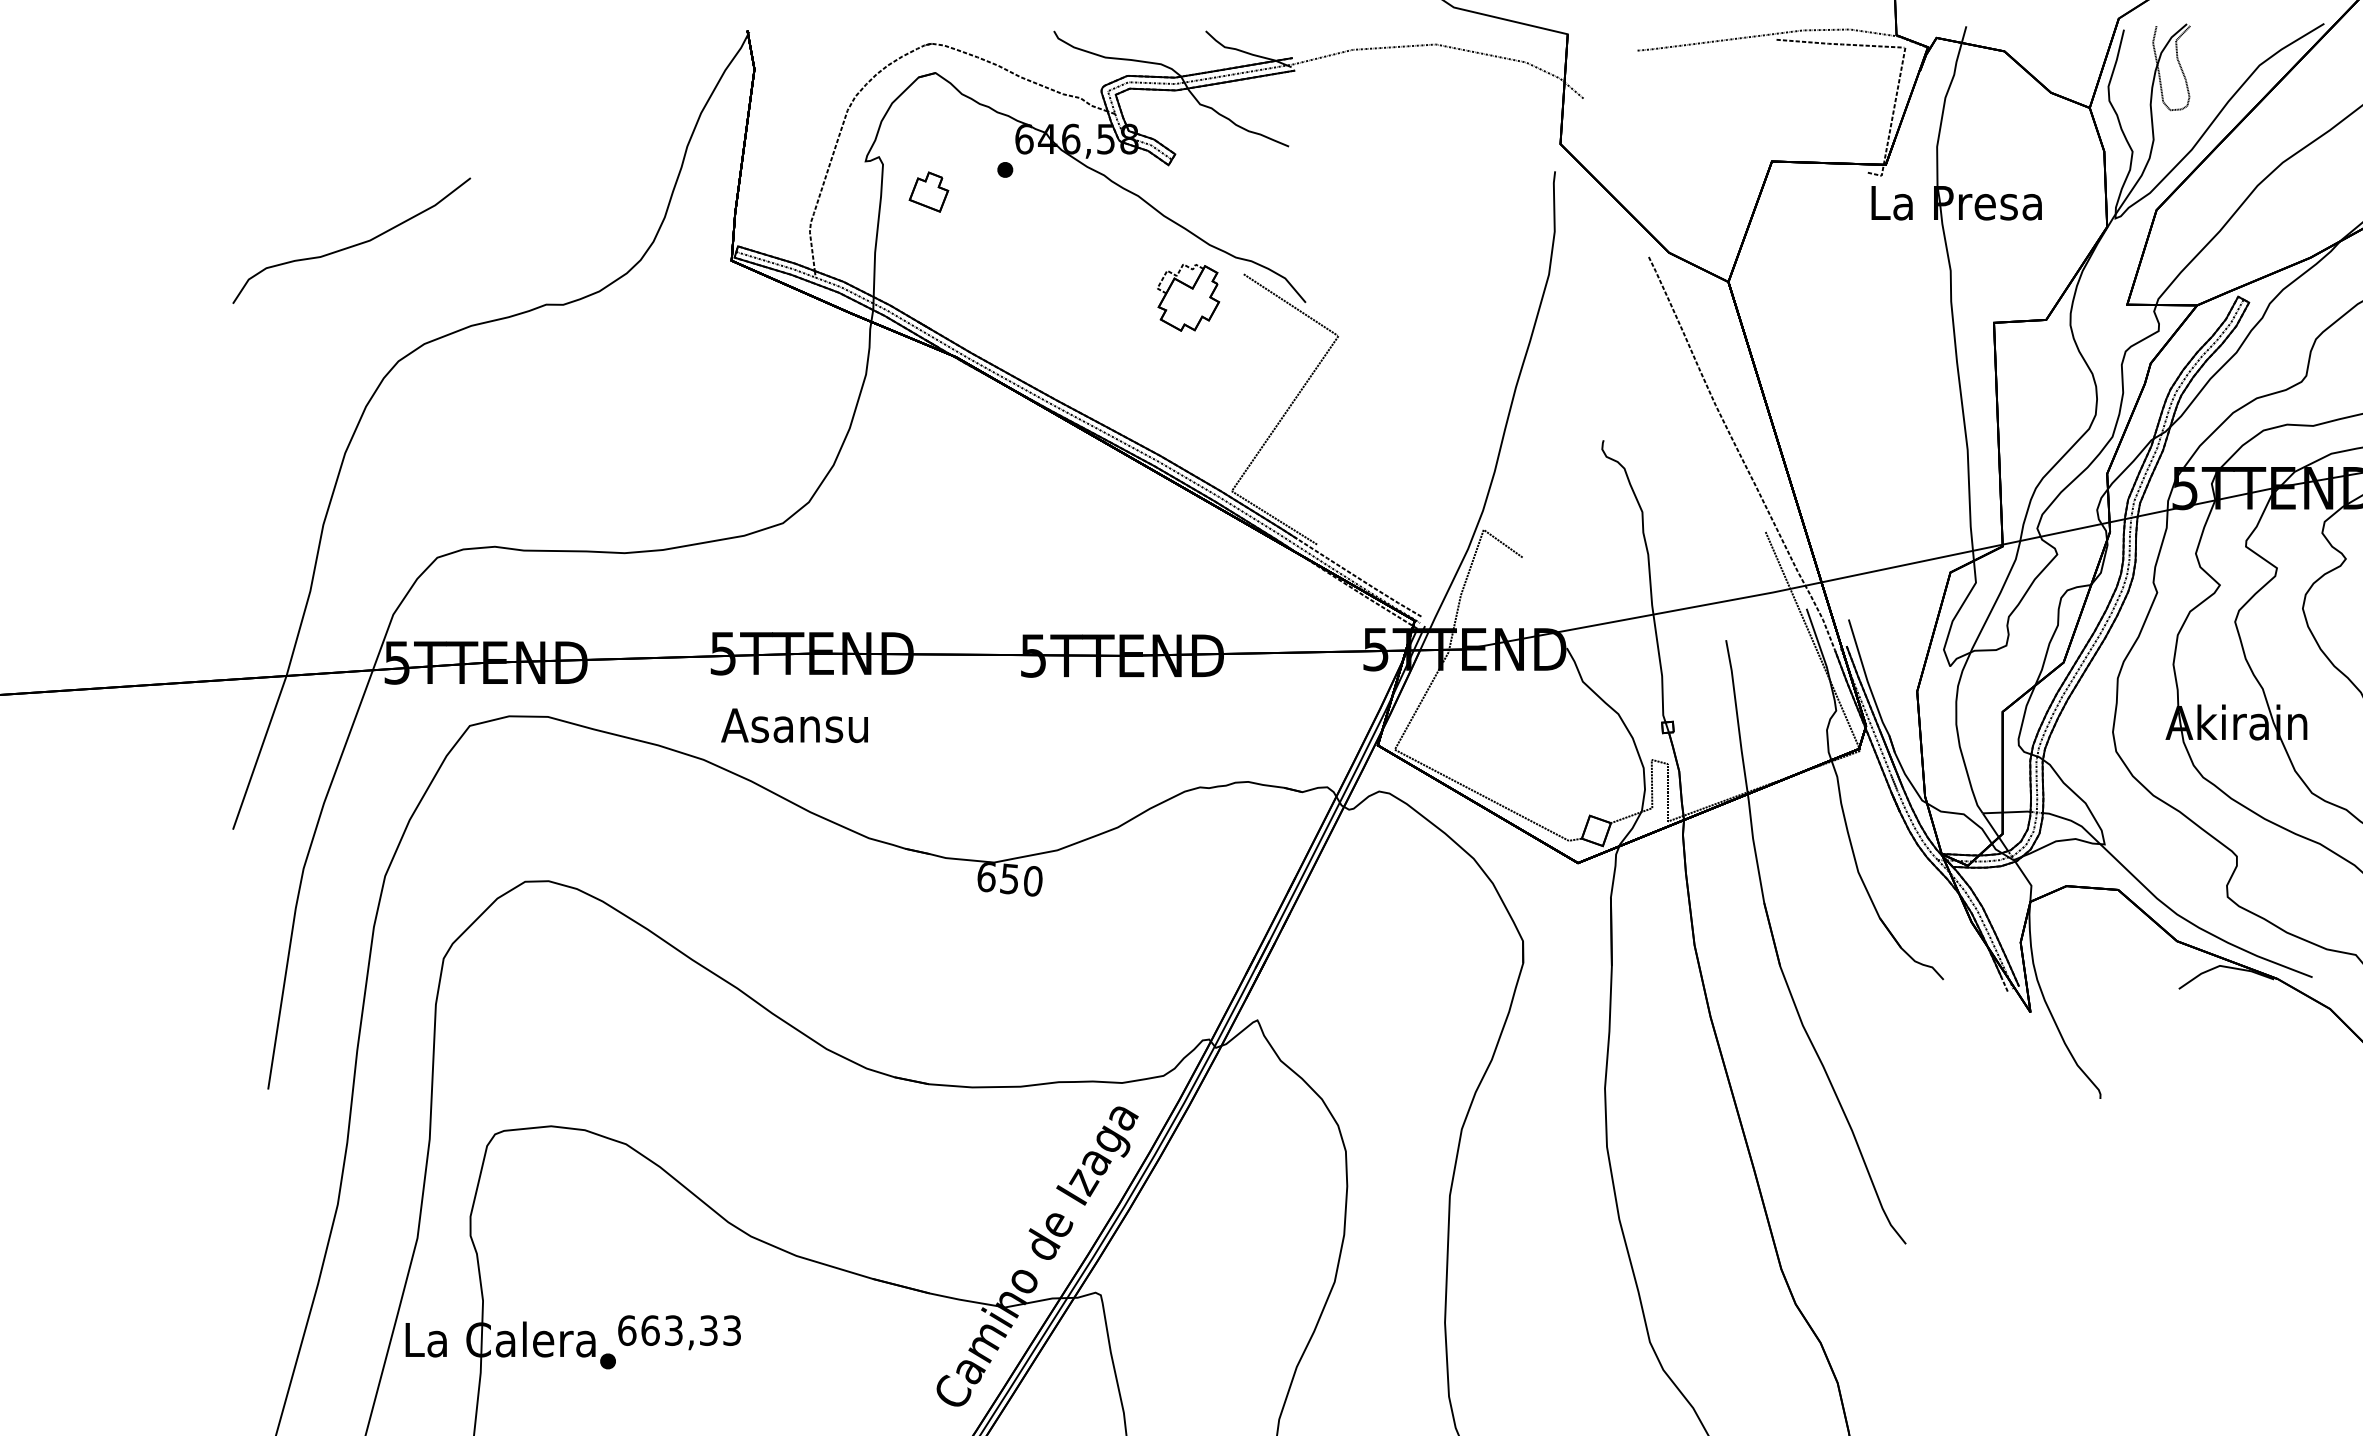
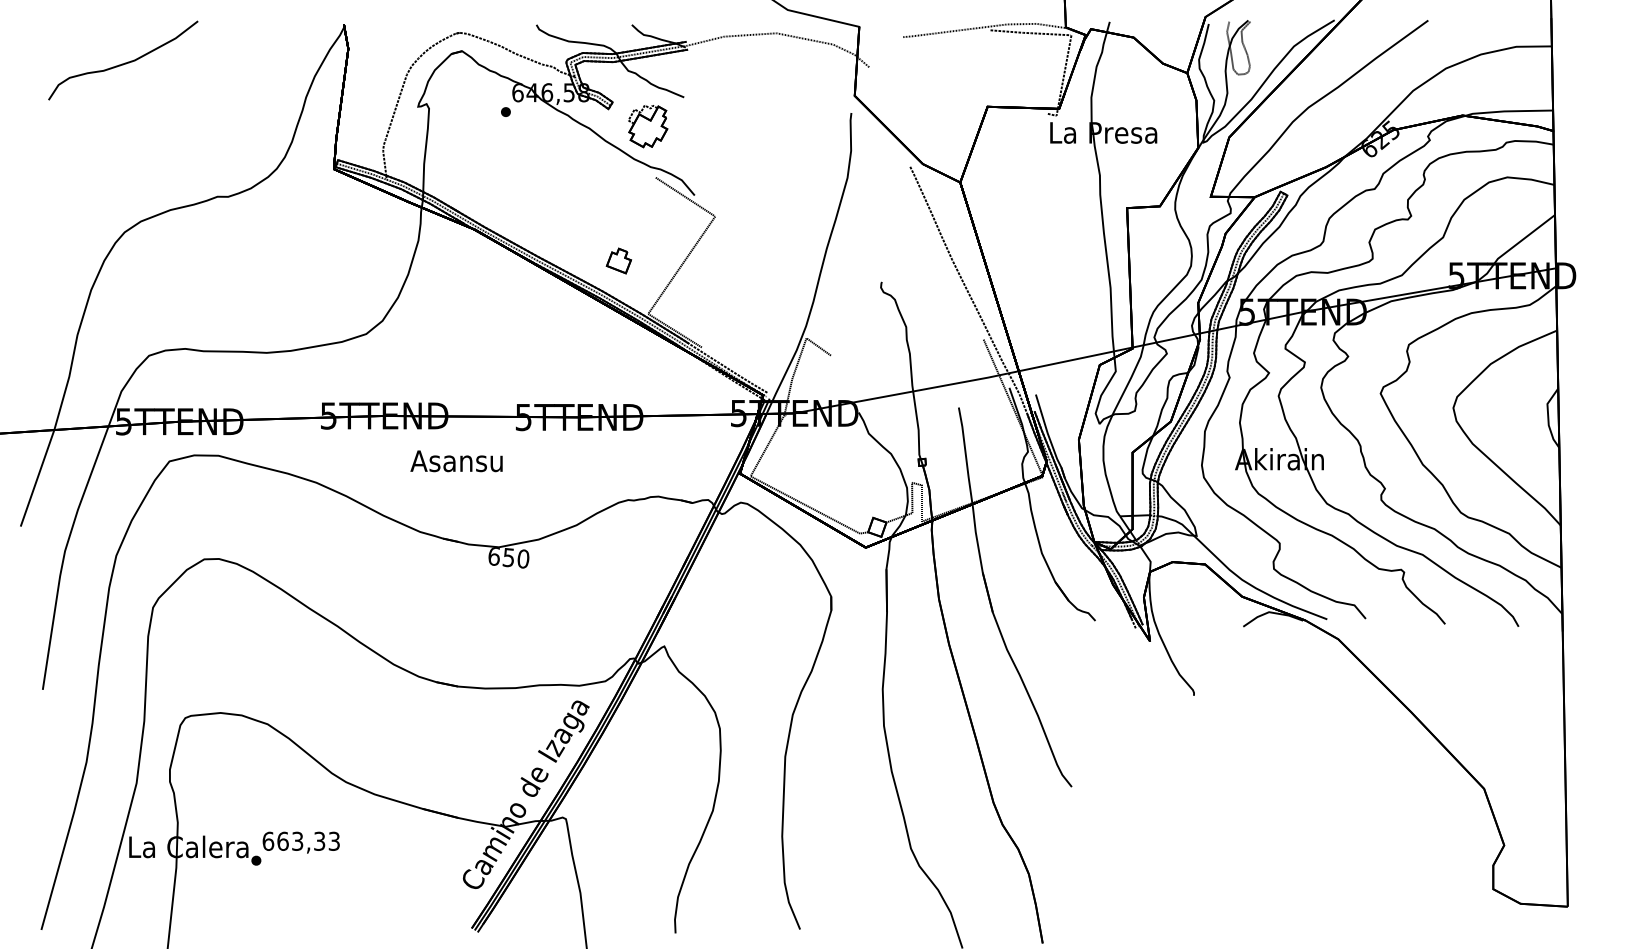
part: (928, 191) -> (618, 260), moved
part: (352, 240) -> (123, 60), moved
part: (1189, 297) -> (648, 126), moved
text: (794, 726) -> (456, 461), moved

